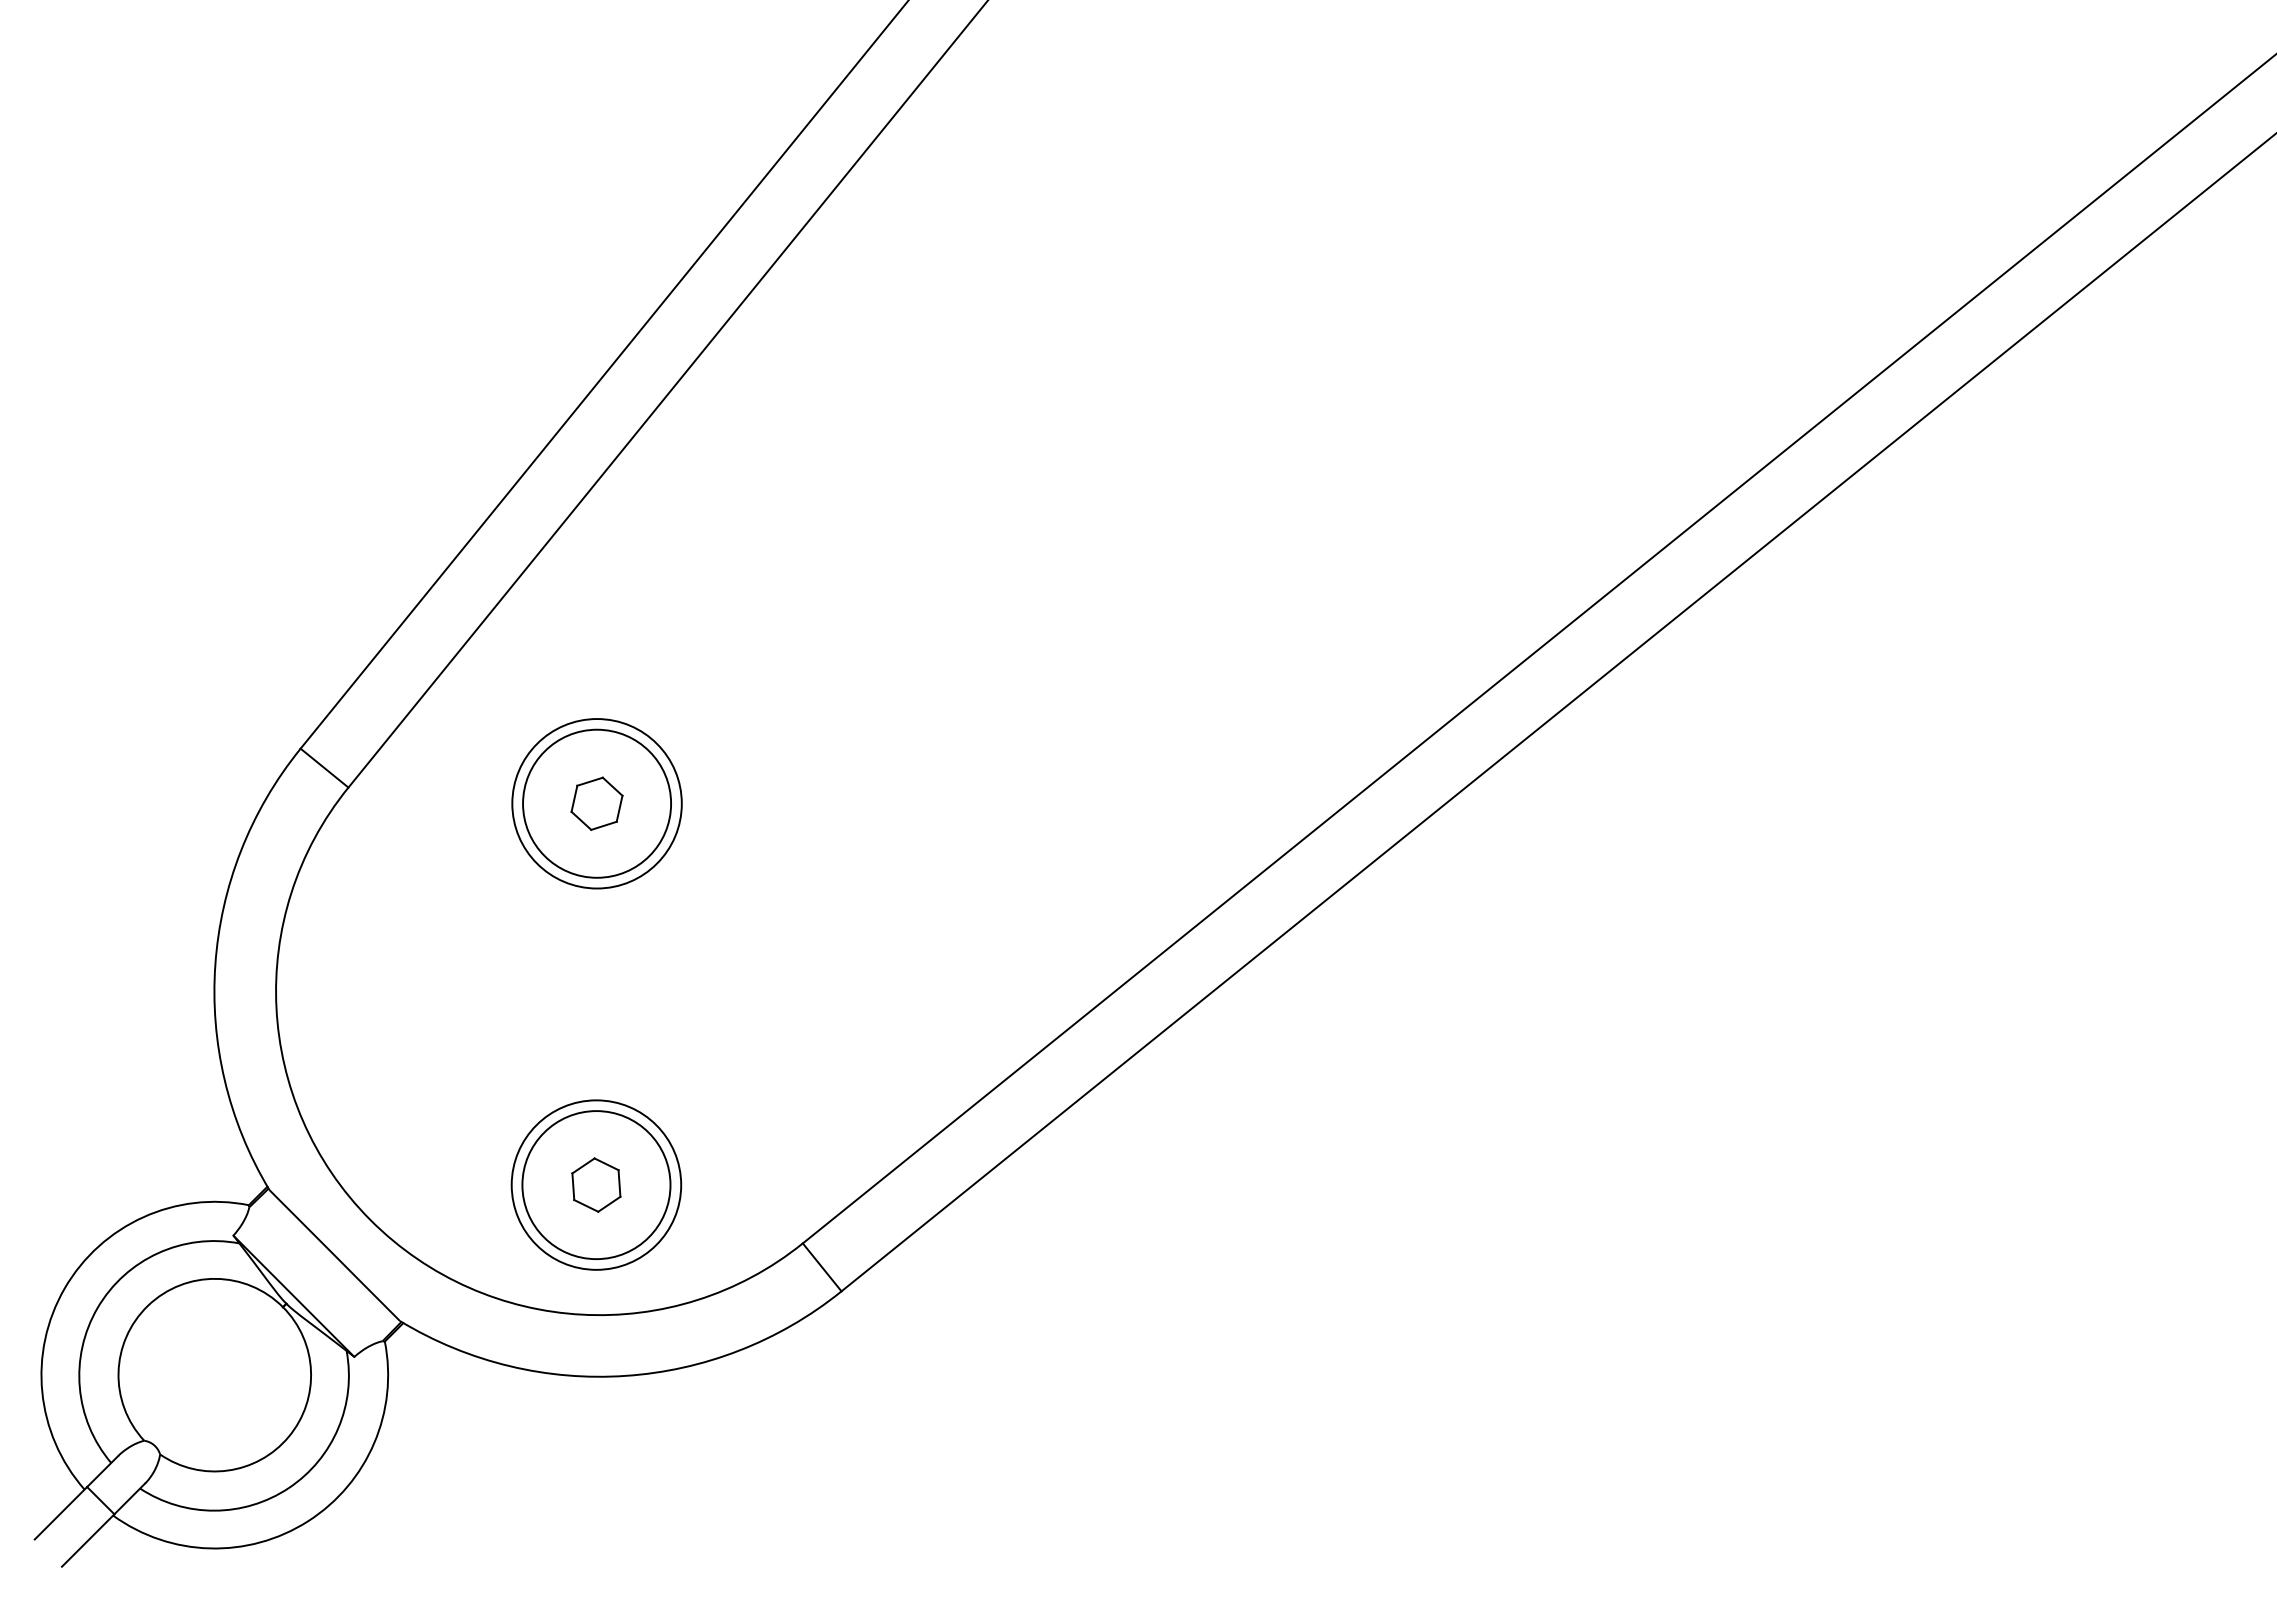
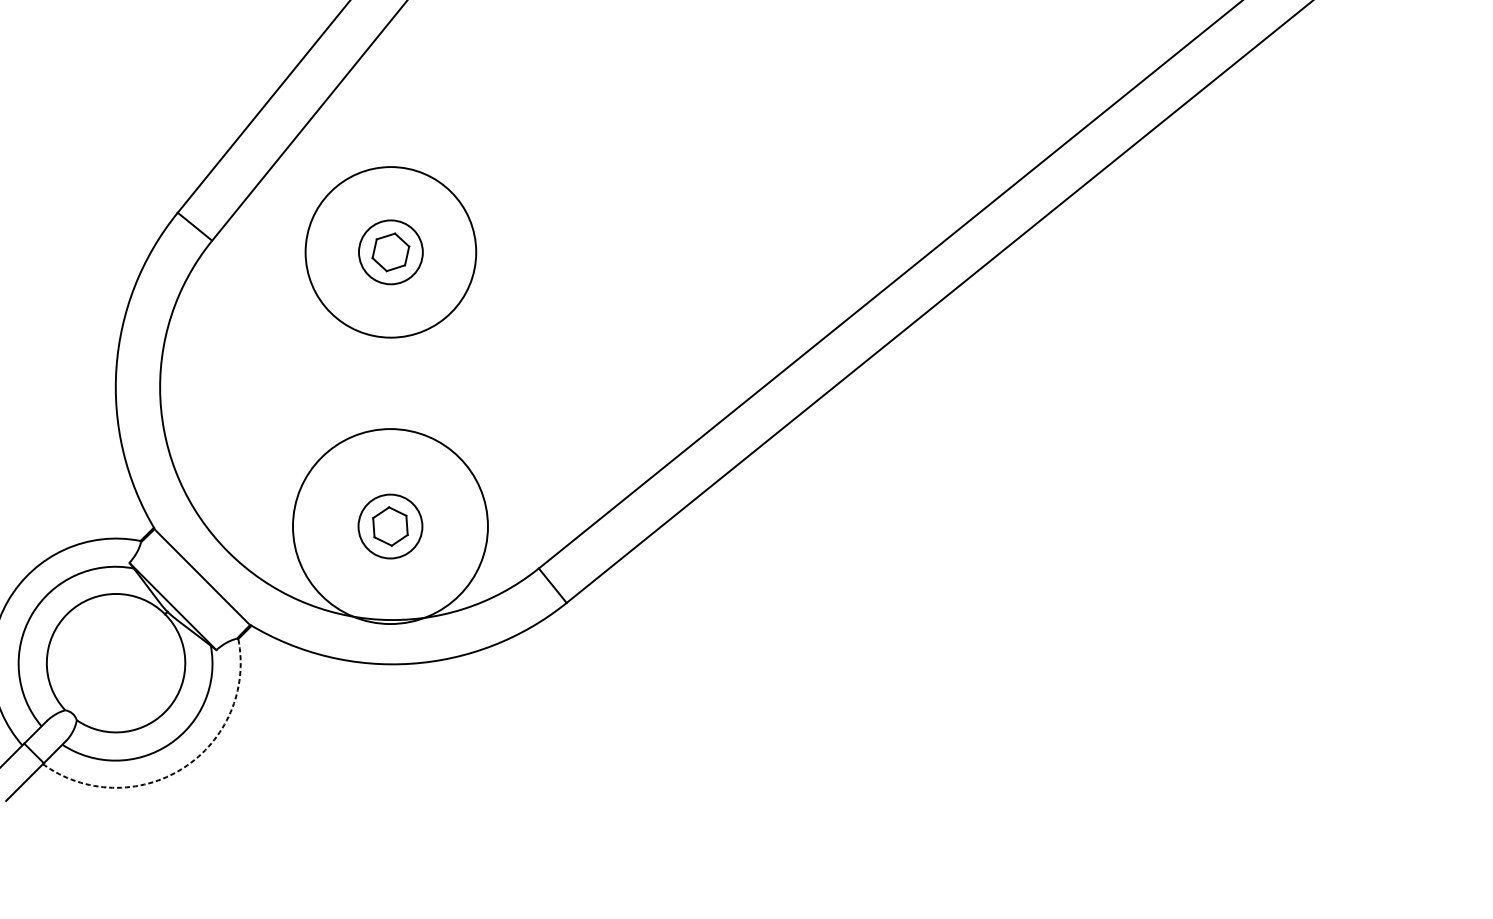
circle: (596, 803) -> (390, 252), size x1.4
circle: (597, 803) -> (391, 252), size x0.6
circle: (596, 1184) -> (390, 526), size x1.6
circle: (596, 1185) -> (390, 526), size x0.6
arc: (308, 1521) -> (183, 768), solid -> dashed

